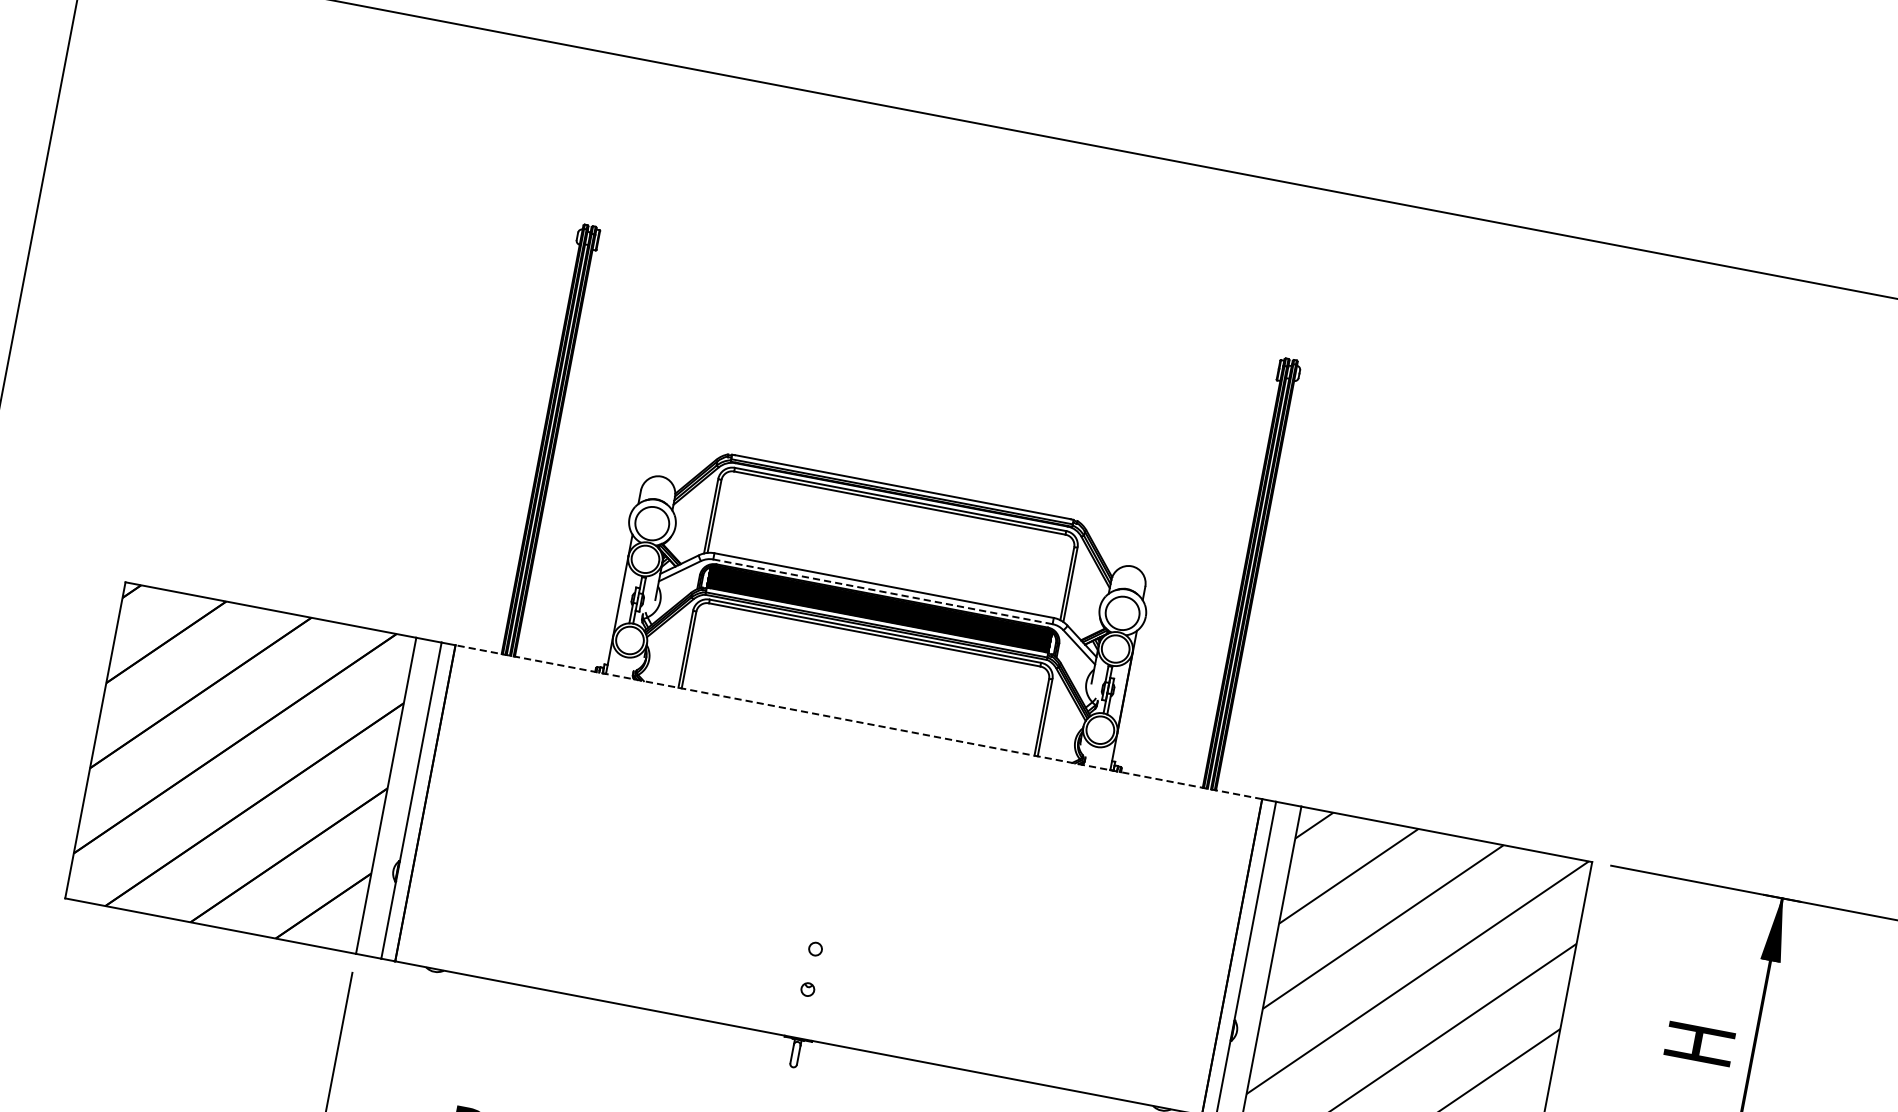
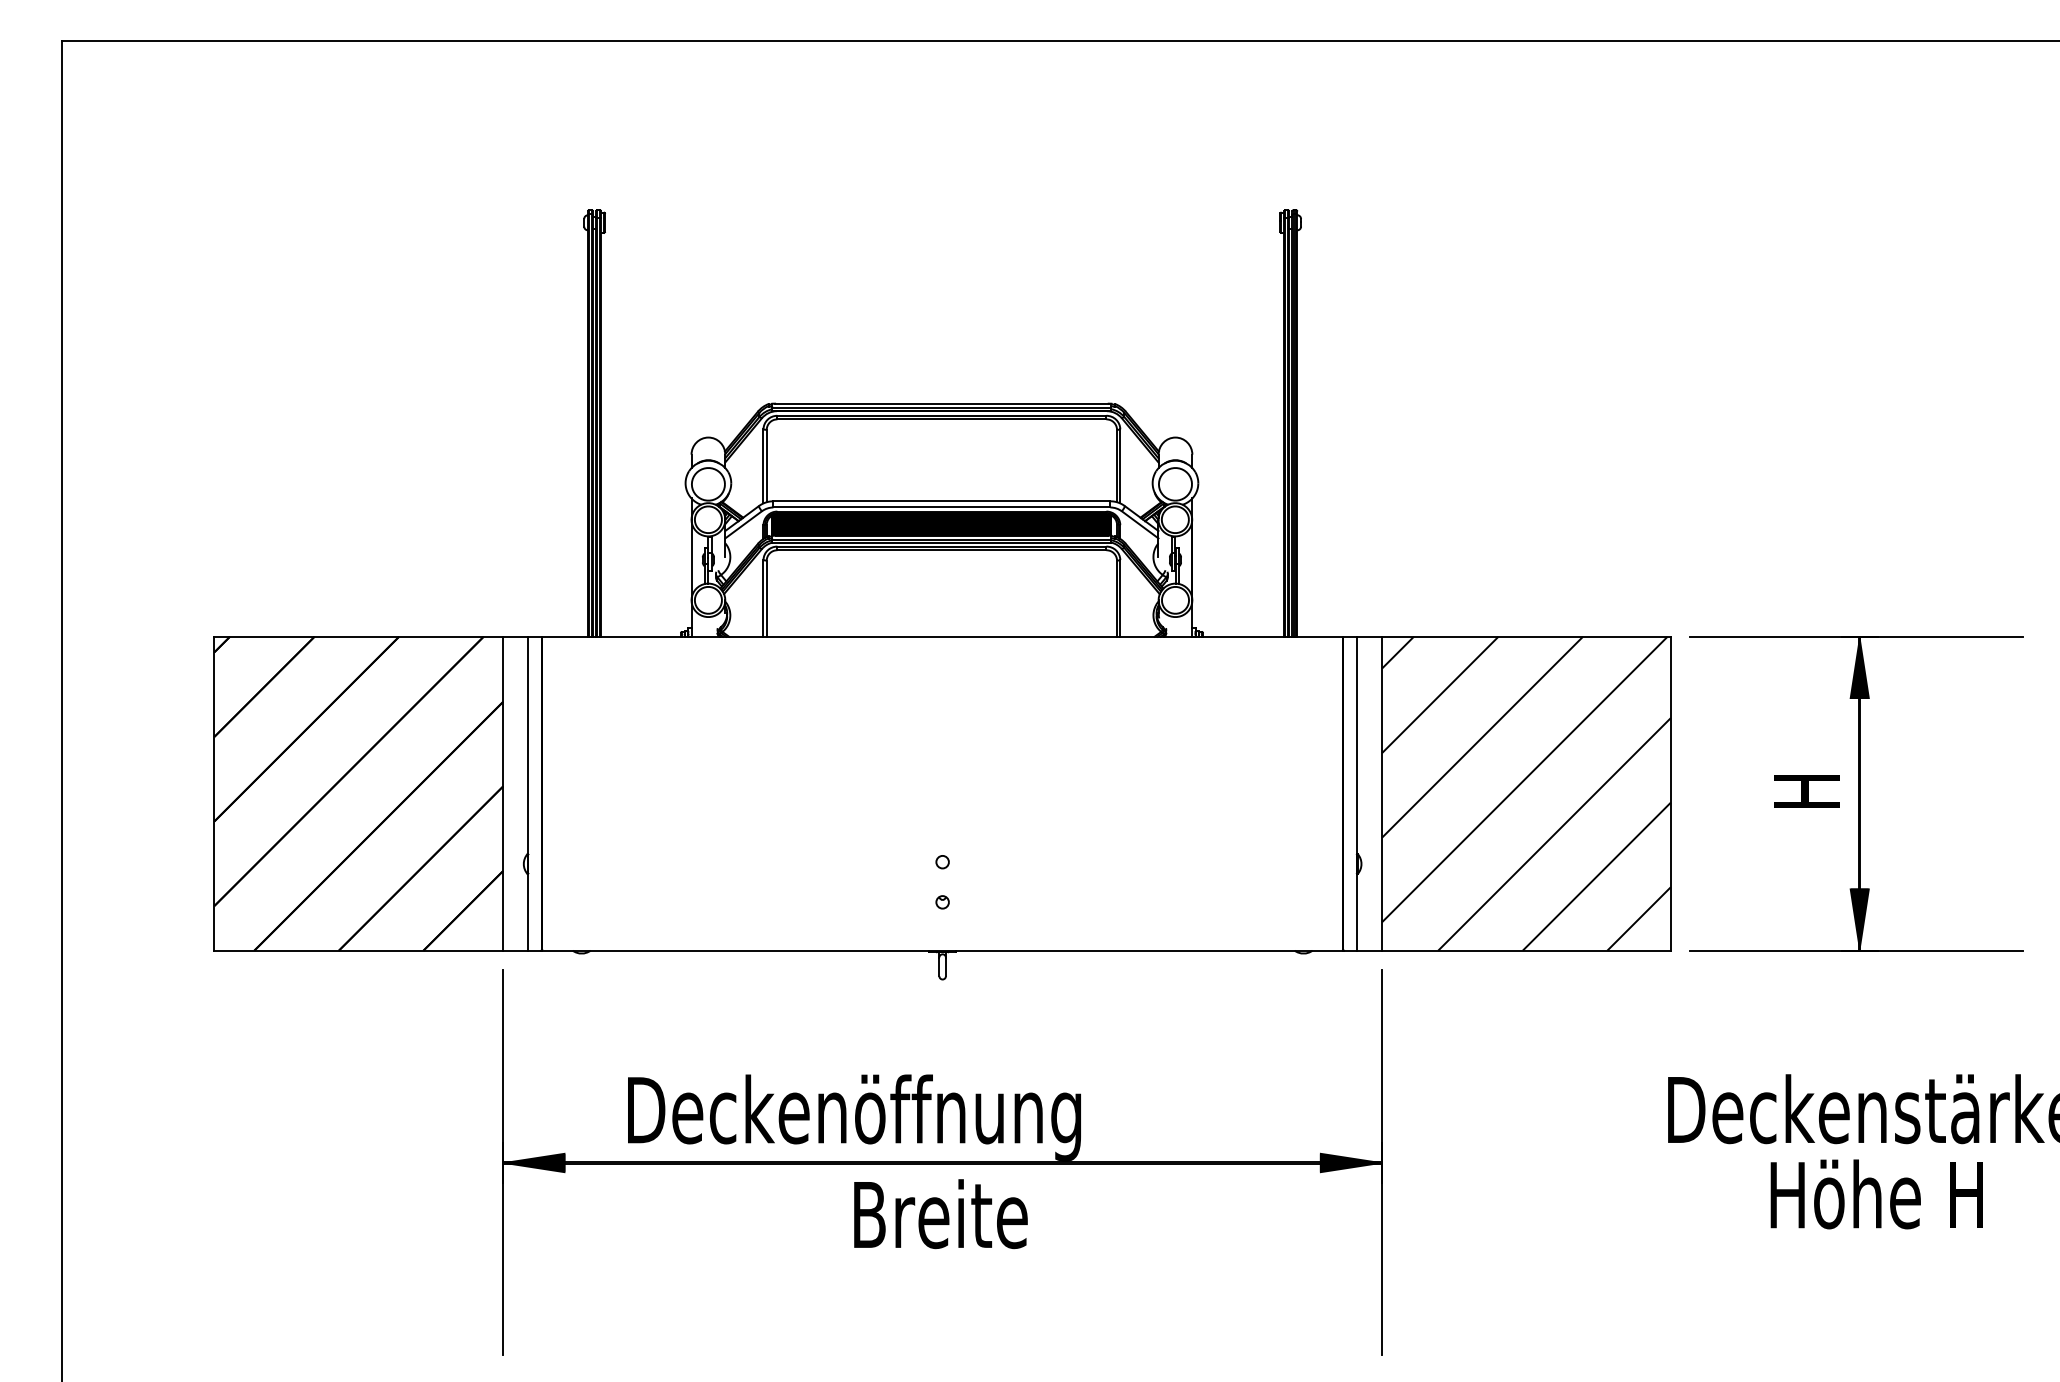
line: (882, 591) -> (941, 507), dashed -> solid
line: (858, 721) -> (942, 636), dashed -> solid

